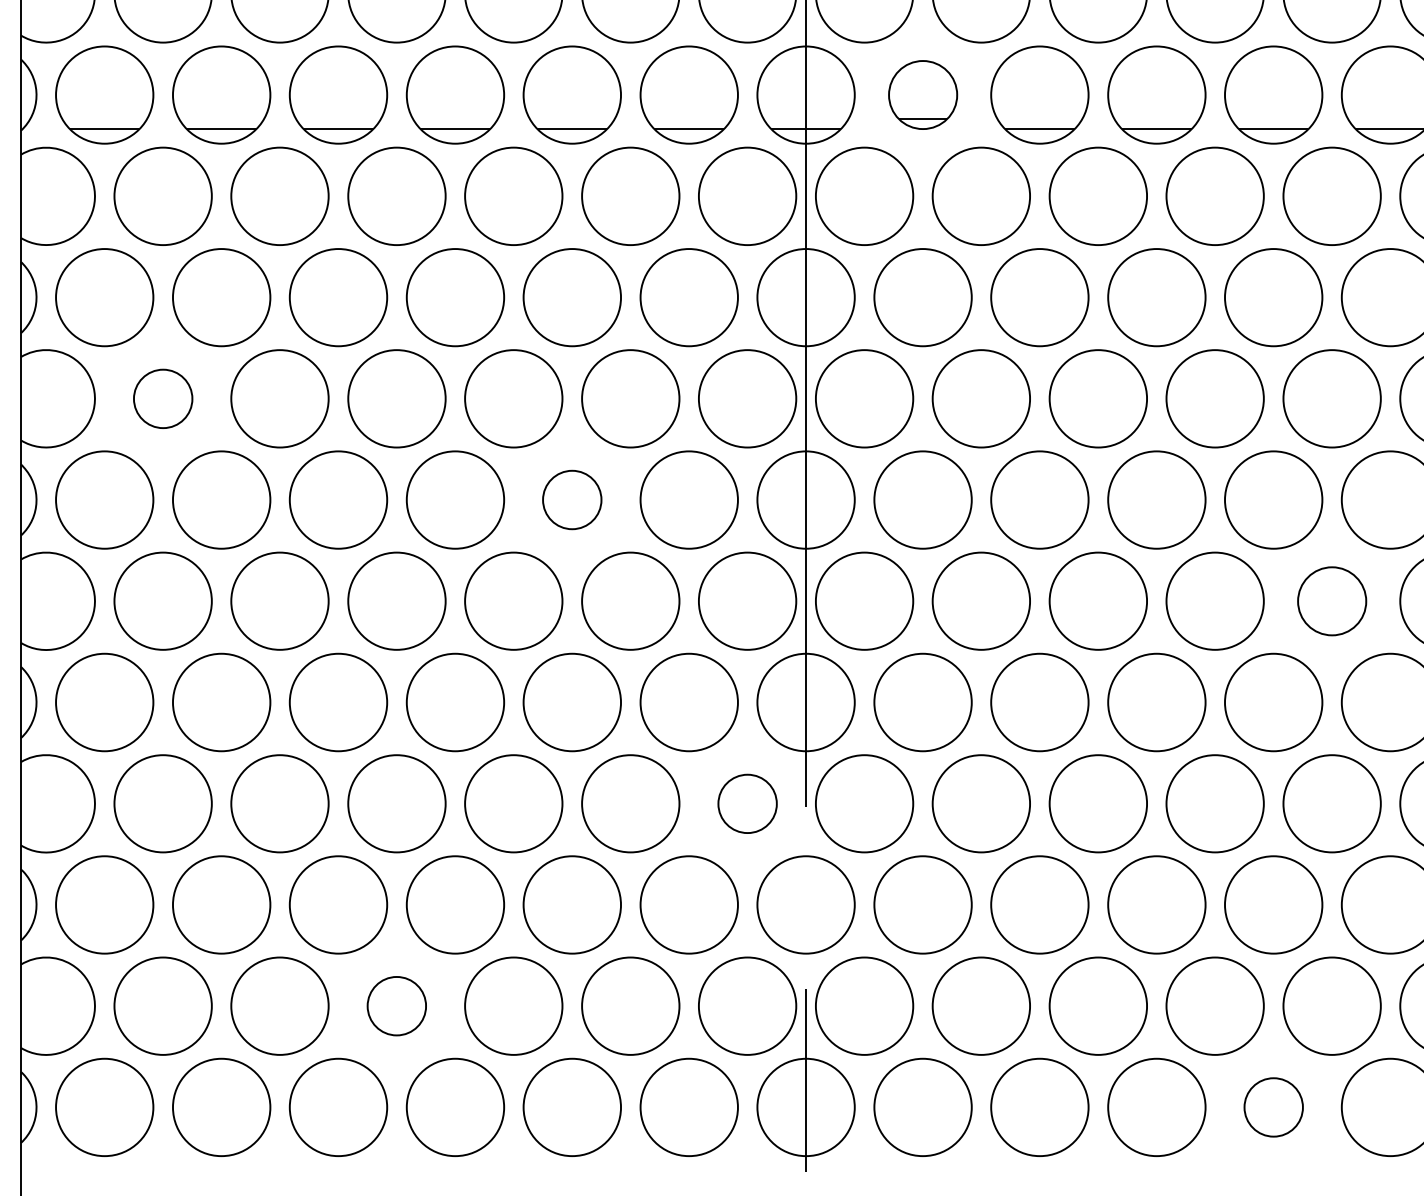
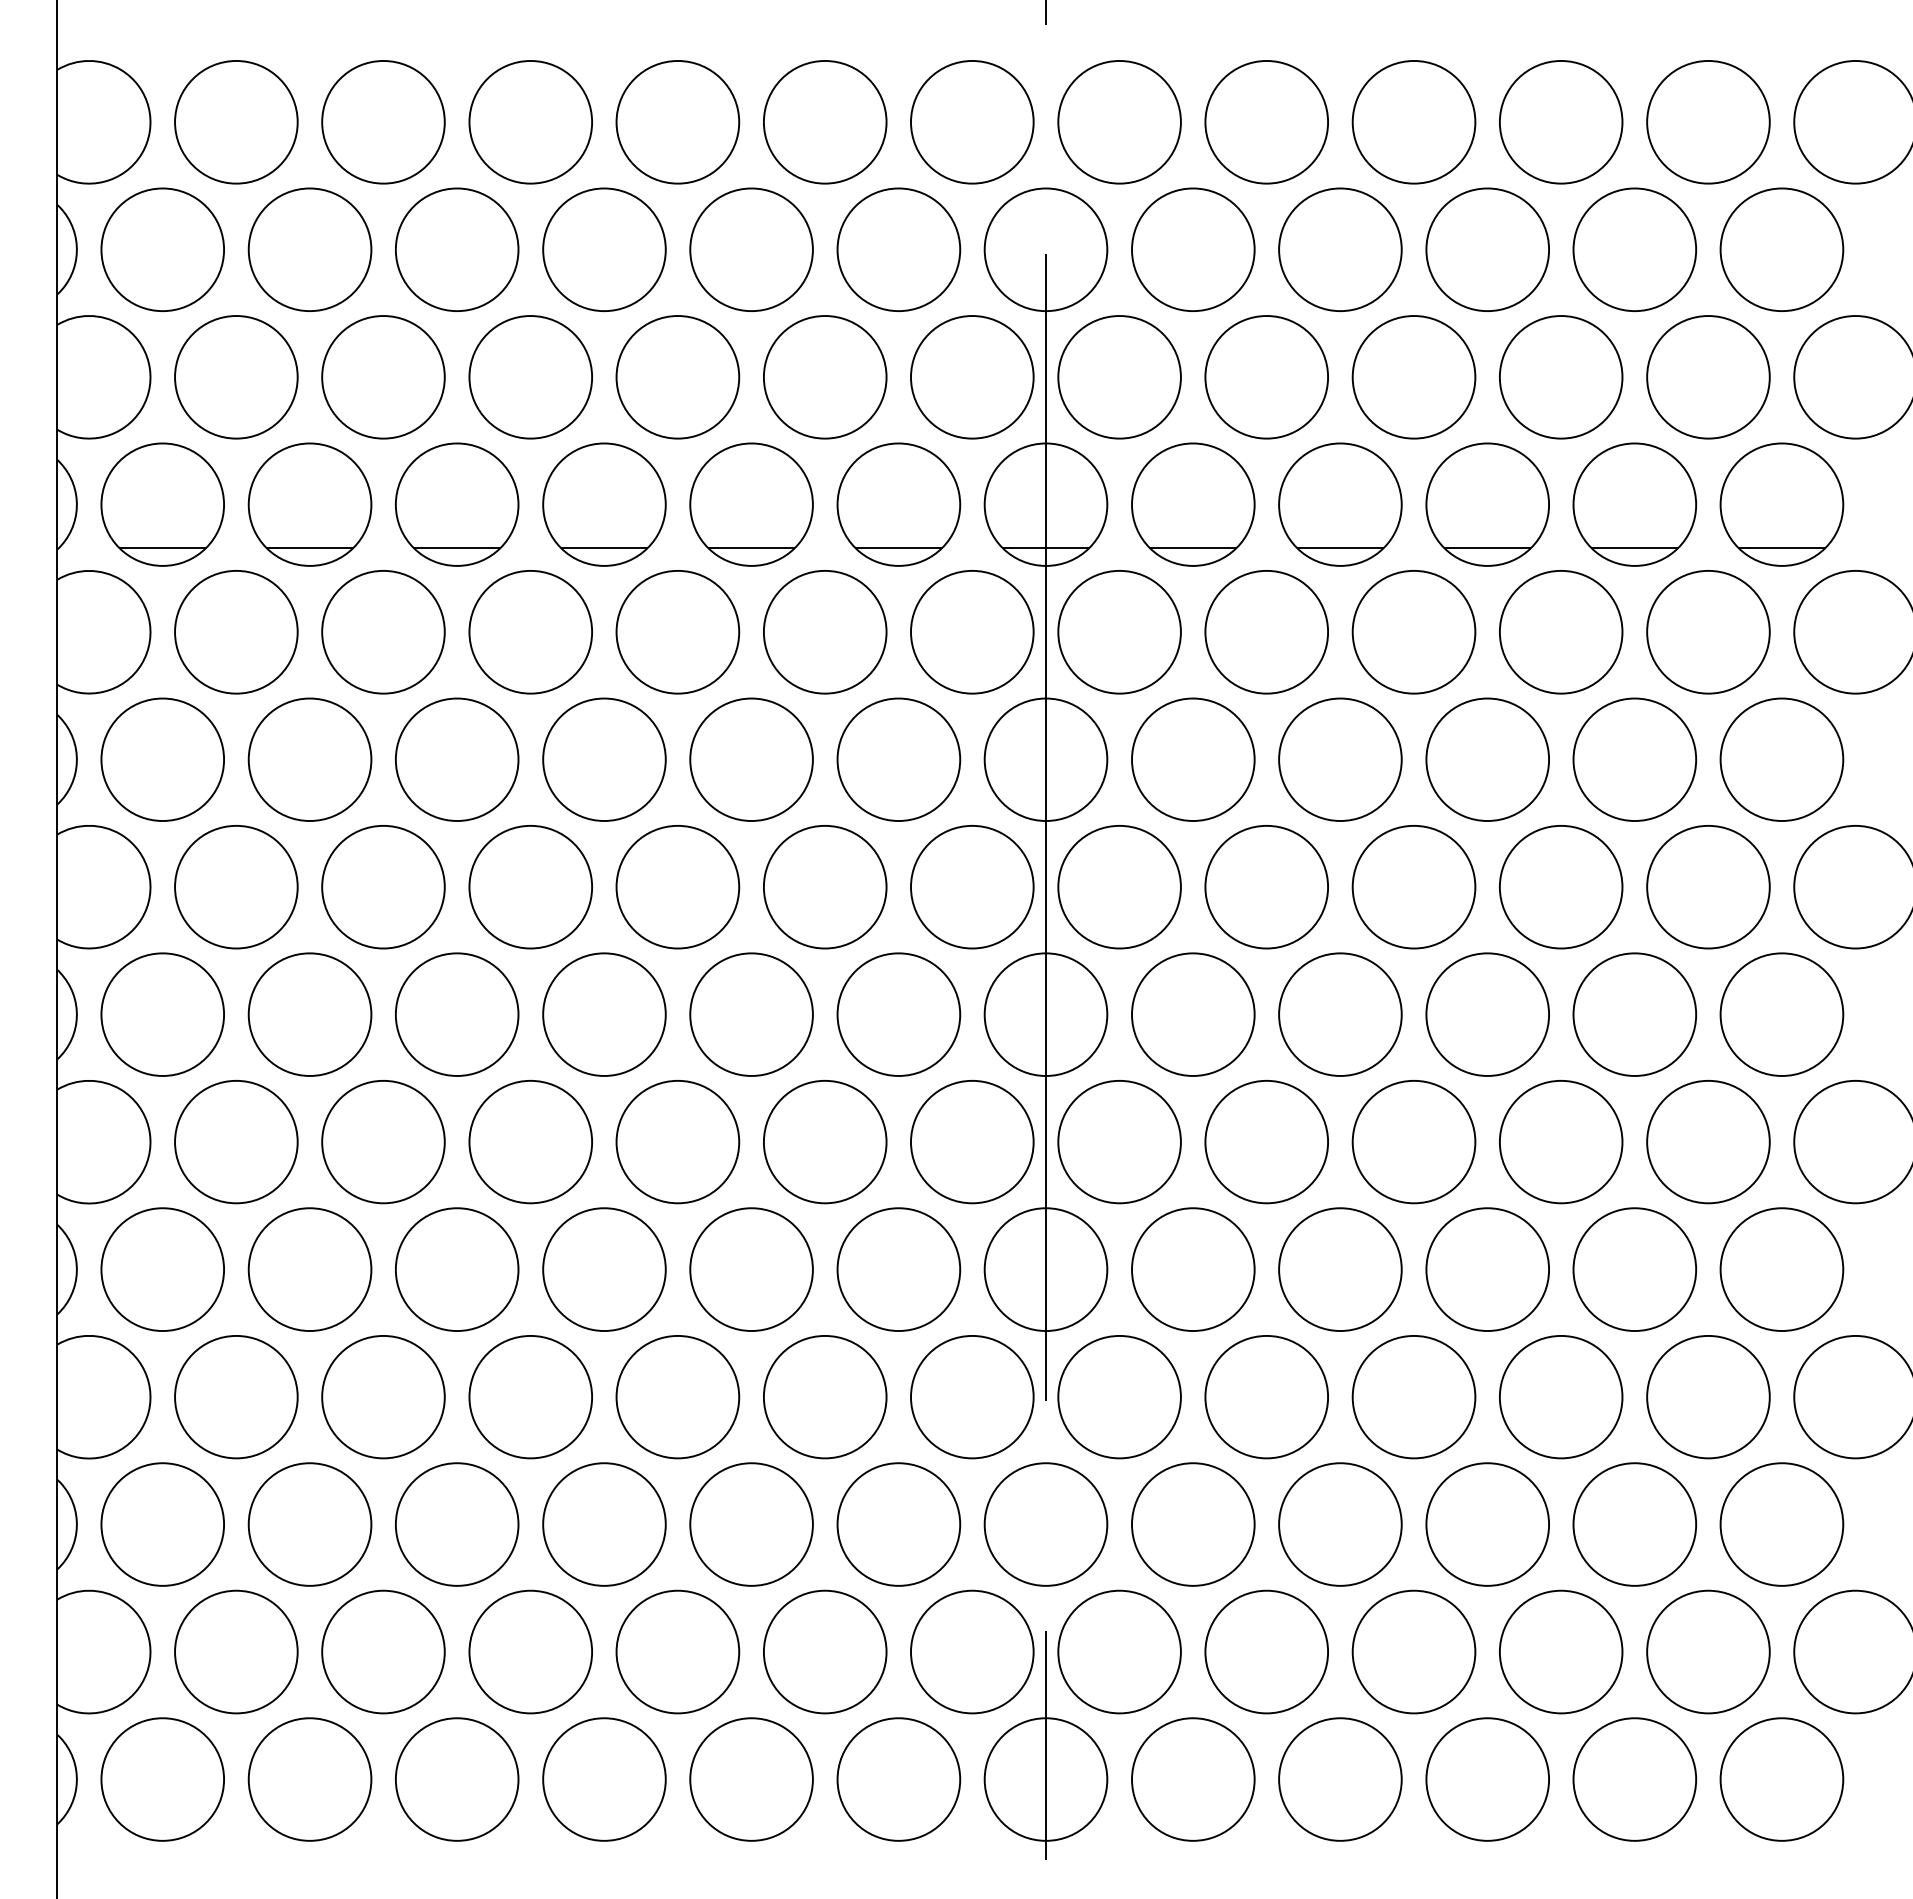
part: (923, 94) -> (1193, 504), size x1.43
part: (163, 399) -> (236, 887), size x1.67
part: (572, 499) -> (751, 1014), size x1.67
part: (1332, 601) -> (1708, 1142), size x1.43
part: (747, 804) -> (972, 1397), size x1.67
part: (396, 1005) -> (530, 1651), size x1.67
part: (1273, 1107) -> (1634, 1779), size x1.67

